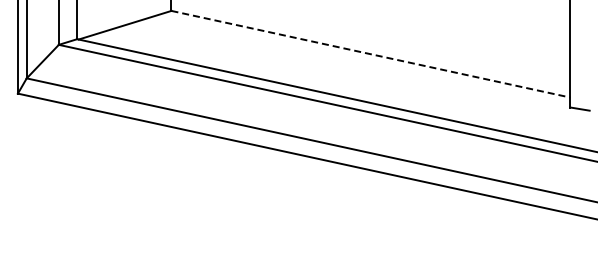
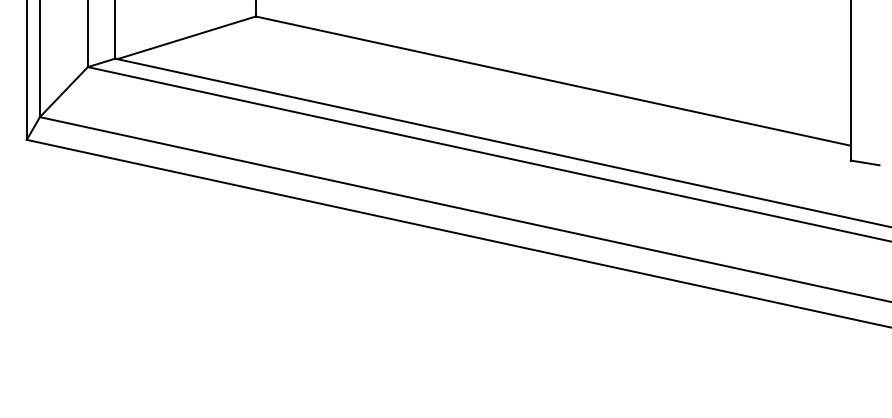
line: (371, 54) -> (554, 81), dashed -> solid

